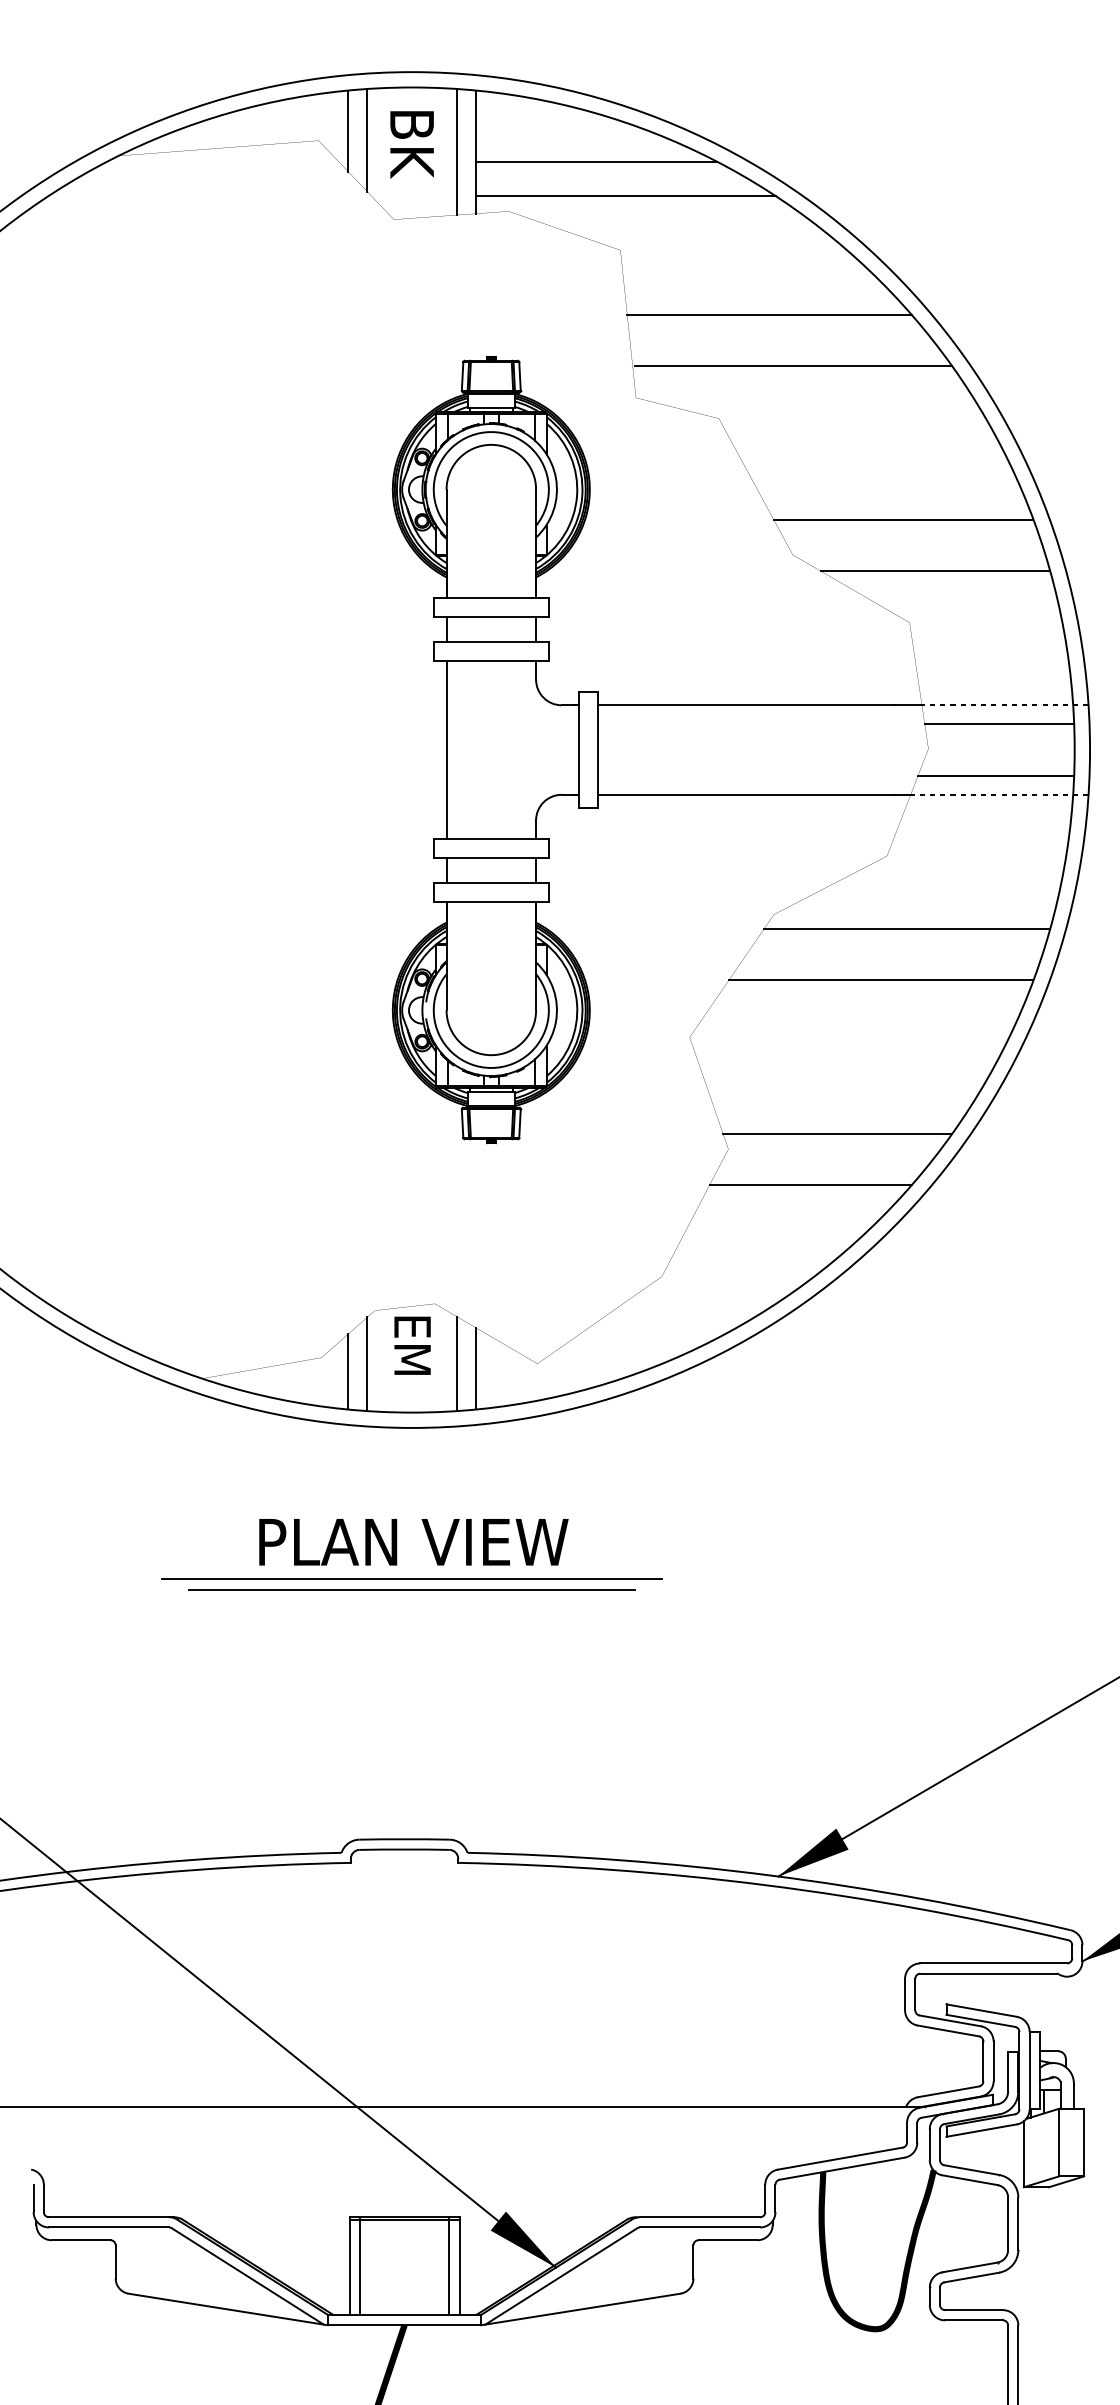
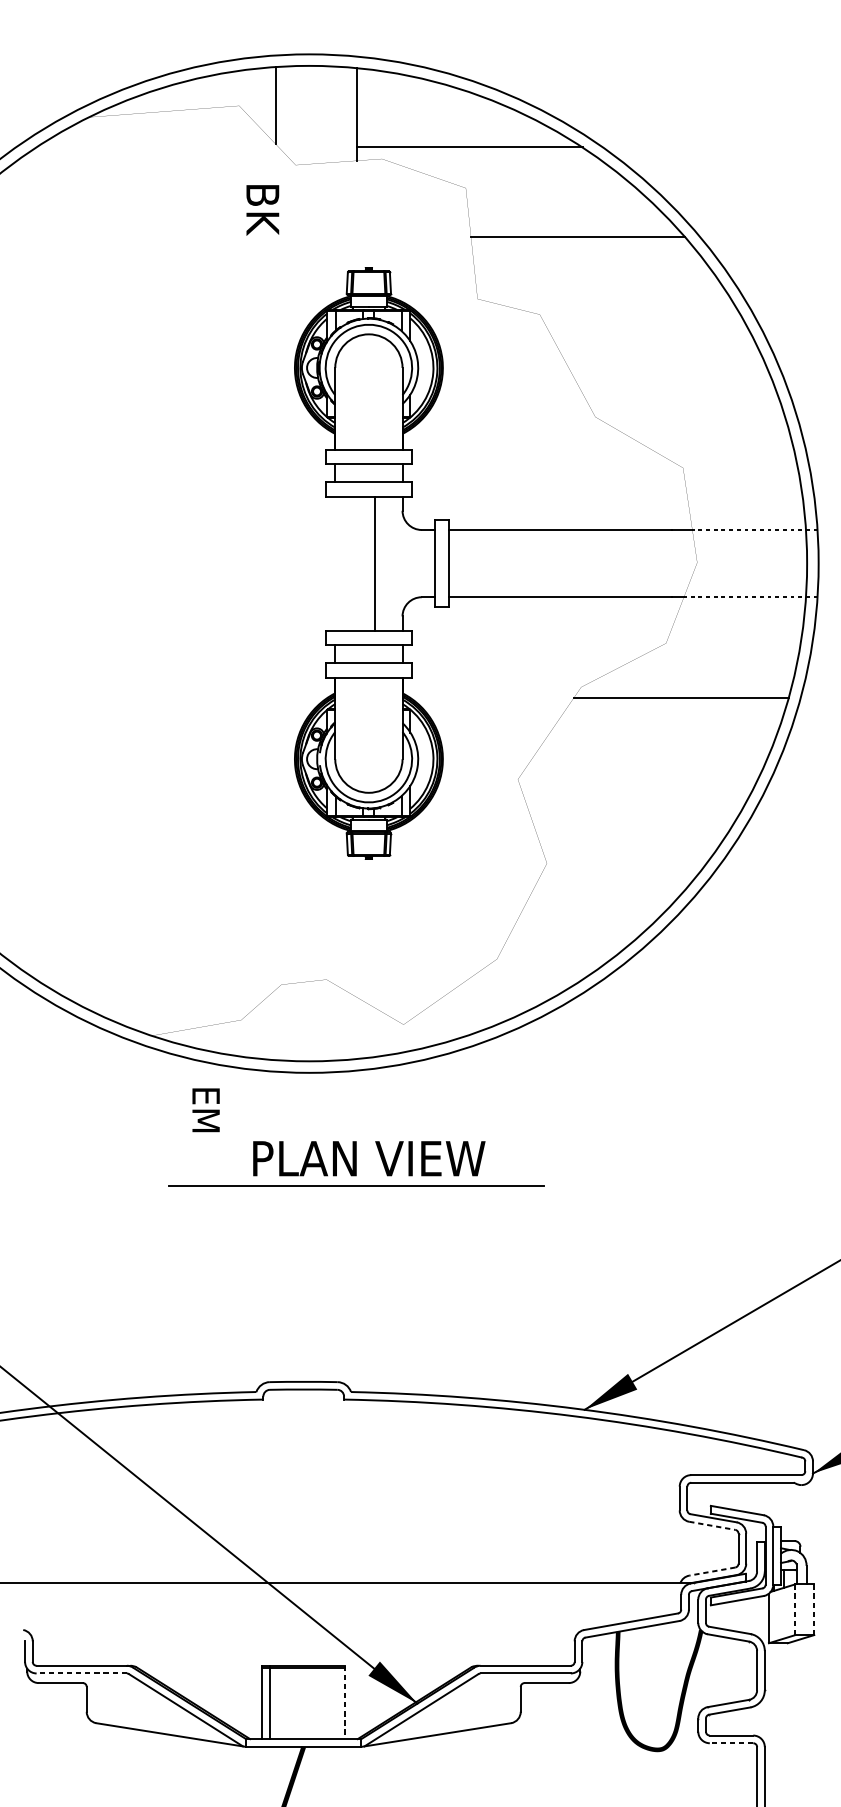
line: (348, 130) -> (261, 98), removed
text: (411, 144) -> (262, 210), moved
line: (456, 151) -> (342, 113), removed
line: (596, 161) -> (447, 121), removed
line: (793, 366) -> (595, 275), removed
line: (903, 519) -> (678, 390), removed
line: (935, 570) -> (702, 428), removed
line: (999, 724) -> (750, 544), removed
line: (446, 749) -> (375, 563), moved
line: (996, 775) -> (748, 582), removed
line: (880, 980) -> (661, 736), removed
line: (837, 1133) -> (628, 851), removed
line: (810, 1184) -> (608, 889), removed
text: (412, 1345) -> (206, 1110), moved
line: (456, 1363) -> (342, 1024), removed
line: (367, 1364) -> (275, 1025), removed
line: (476, 1368) -> (357, 1028), removed
line: (348, 1371) -> (261, 1030), removed
text: (413, 1542) -> (369, 1158), moved
line: (411, 1578) -> (356, 1185), moved
line: (411, 1590) -> (308, 1194), removed
line: (948, 2031) -> (712, 1526), solid -> dashed
line: (947, 2091) -> (711, 1571), solid -> dashed
line: (1059, 2142) -> (795, 1609), solid -> dashed
line: (1084, 2142) -> (814, 1609), solid -> dashed
line: (108, 2227) -> (81, 1673), solid -> dashed
line: (449, 2265) -> (337, 1702), removed
line: (460, 2266) -> (345, 1702), solid -> dashed
line: (974, 2320) -> (731, 1743), solid -> dashed

